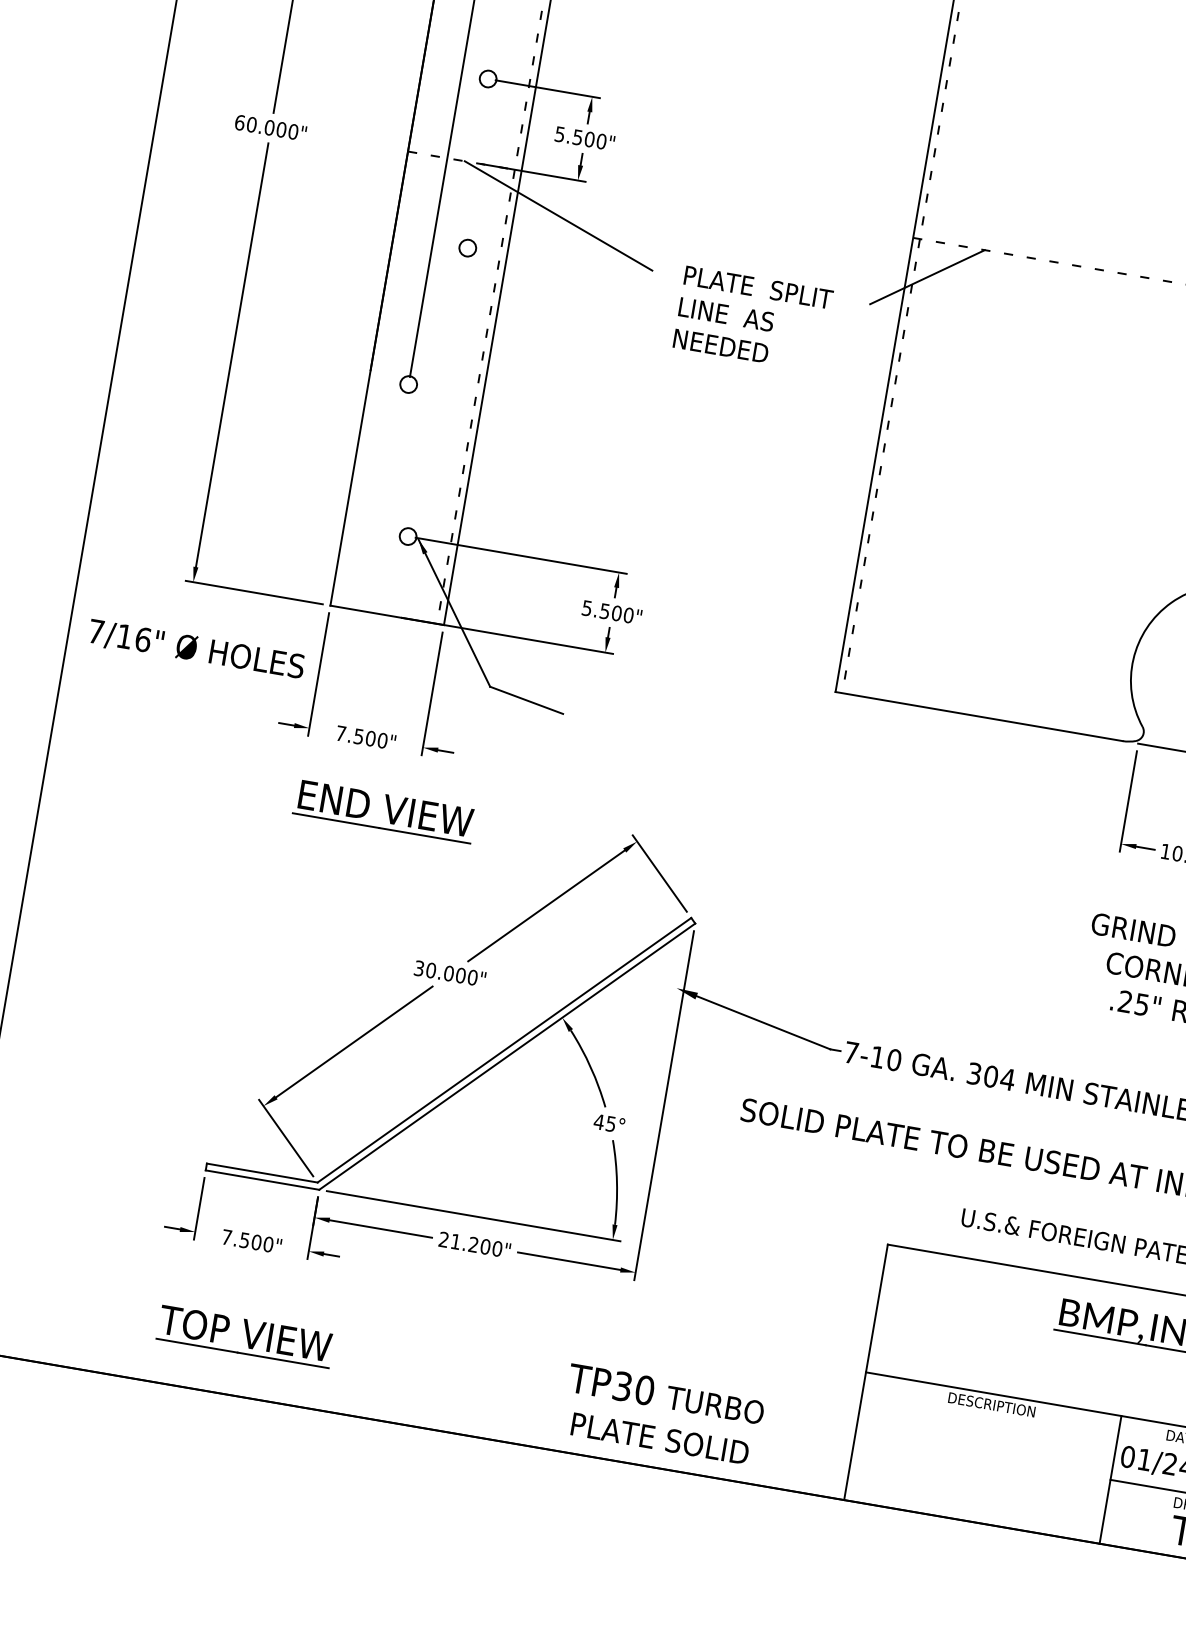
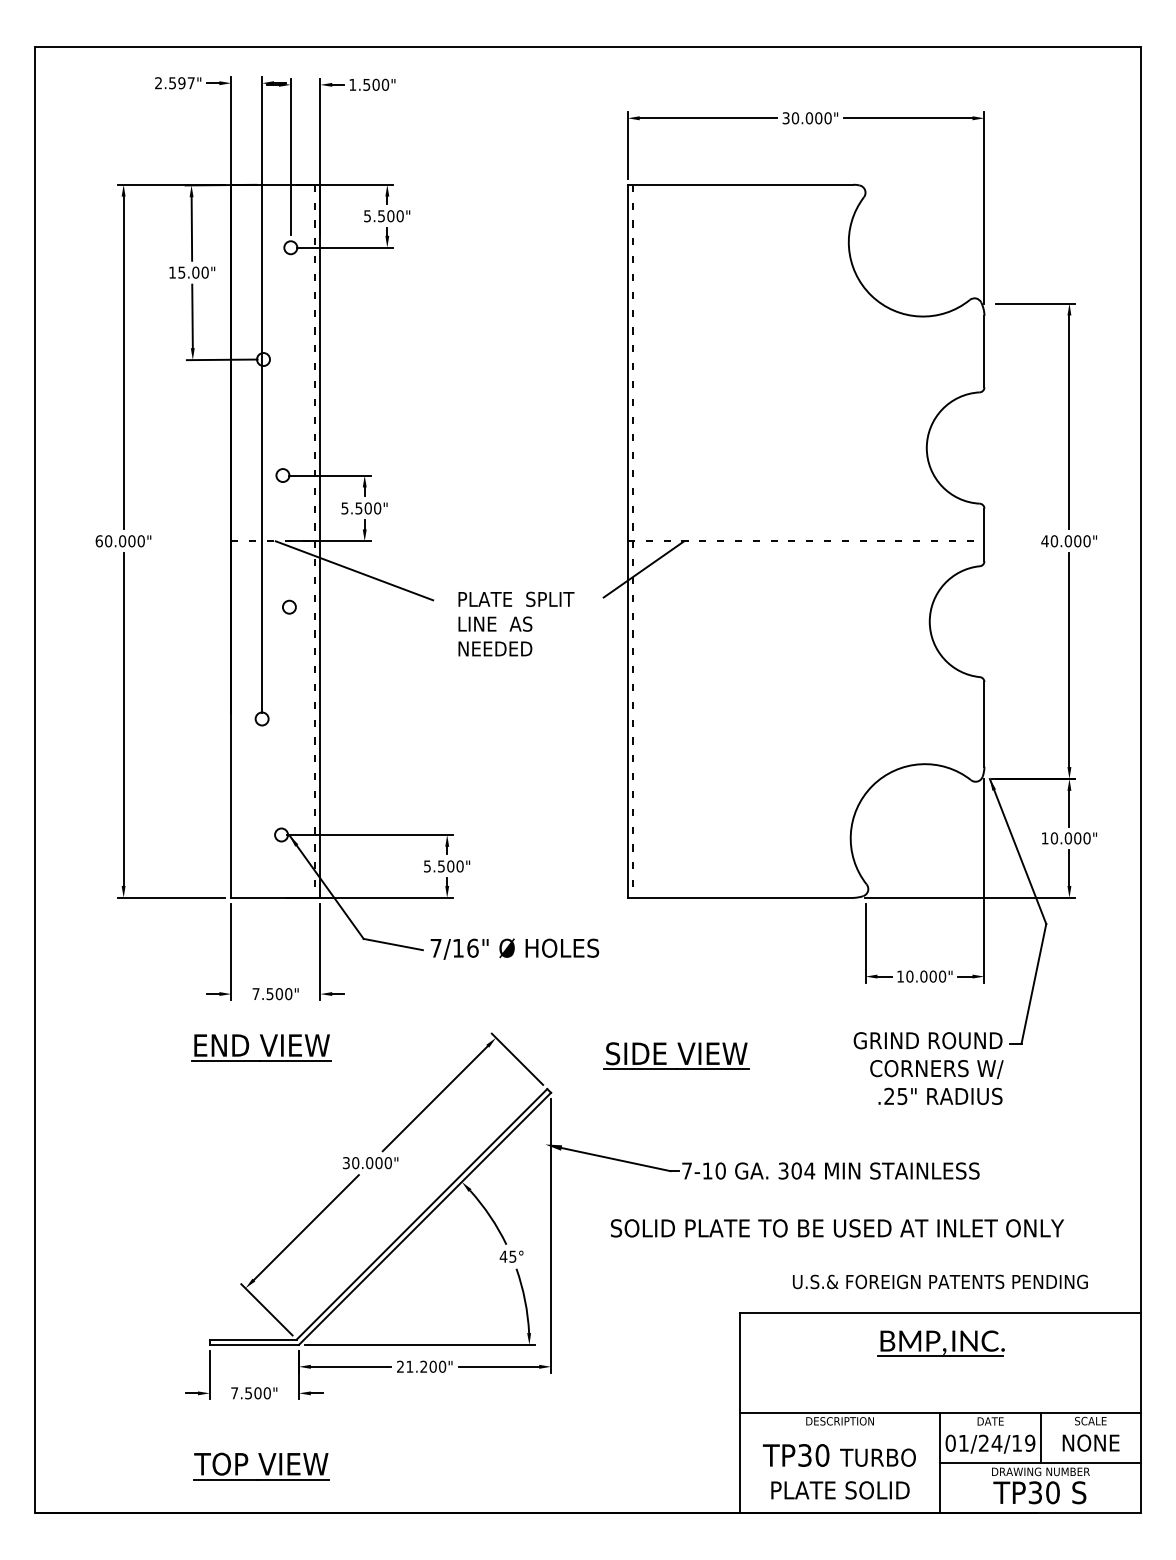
text: (196, 649) -> (514, 948), moved
part: (384, 811) -> (261, 1047), moved
part: (863, 903) -> (676, 1055), added
text: (663, 1414) -> (839, 1471), moved

